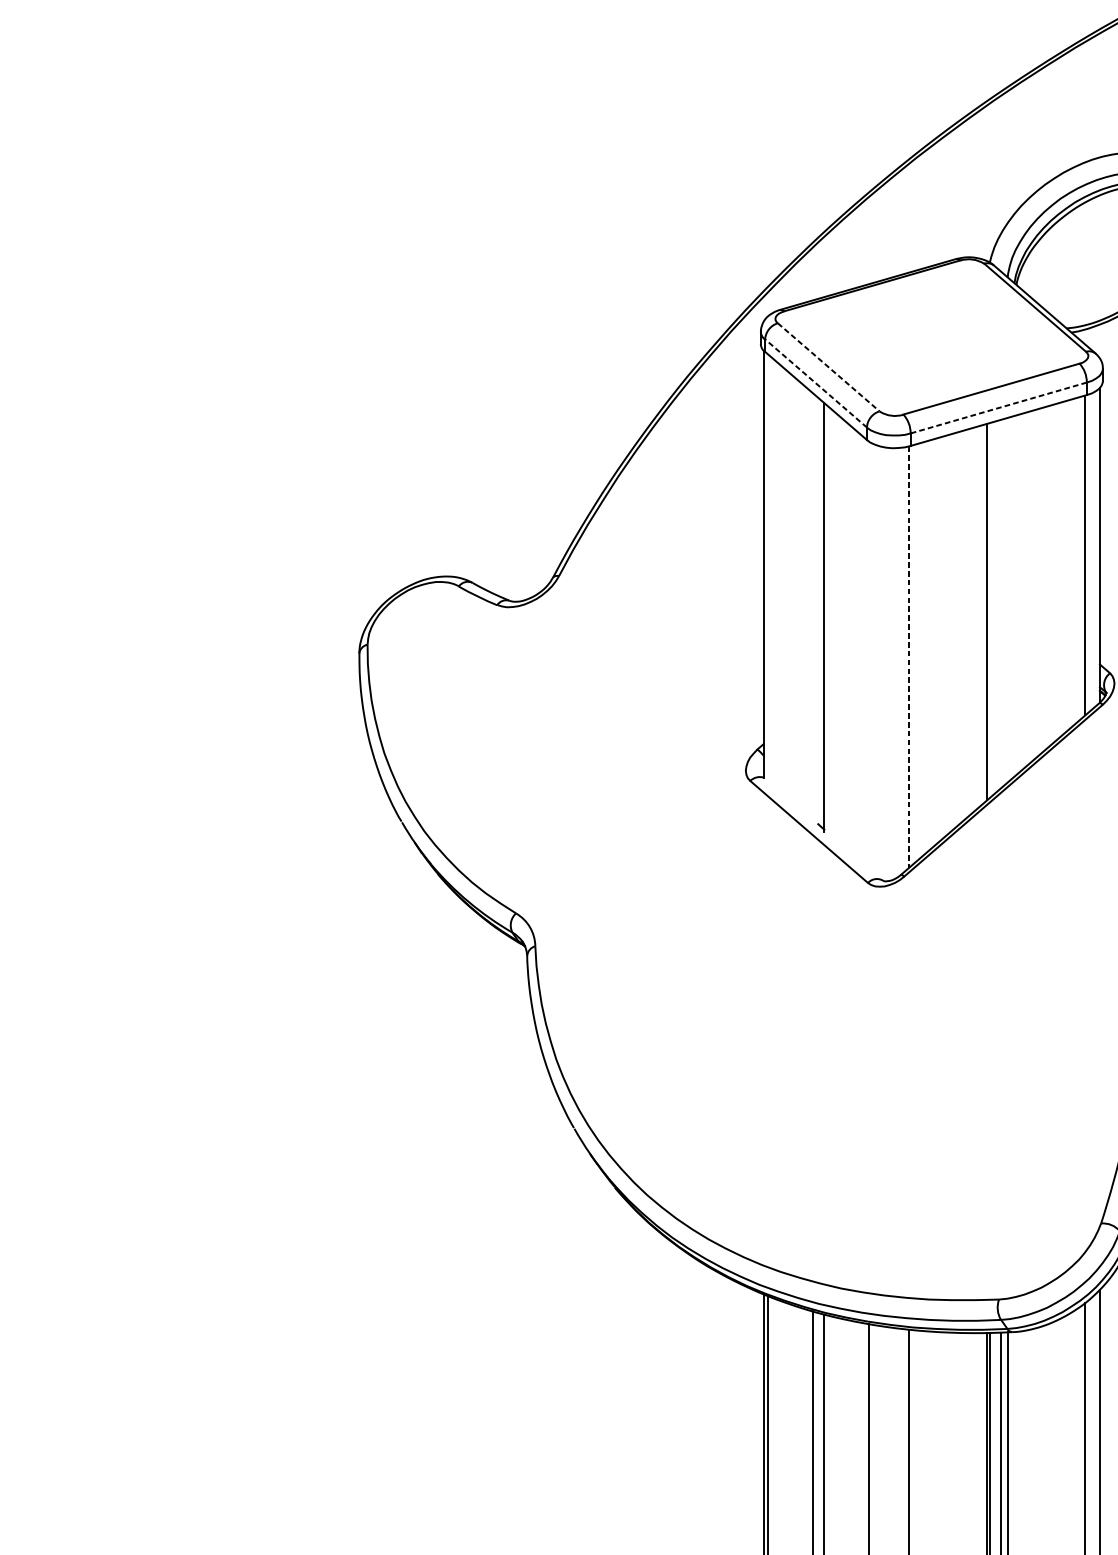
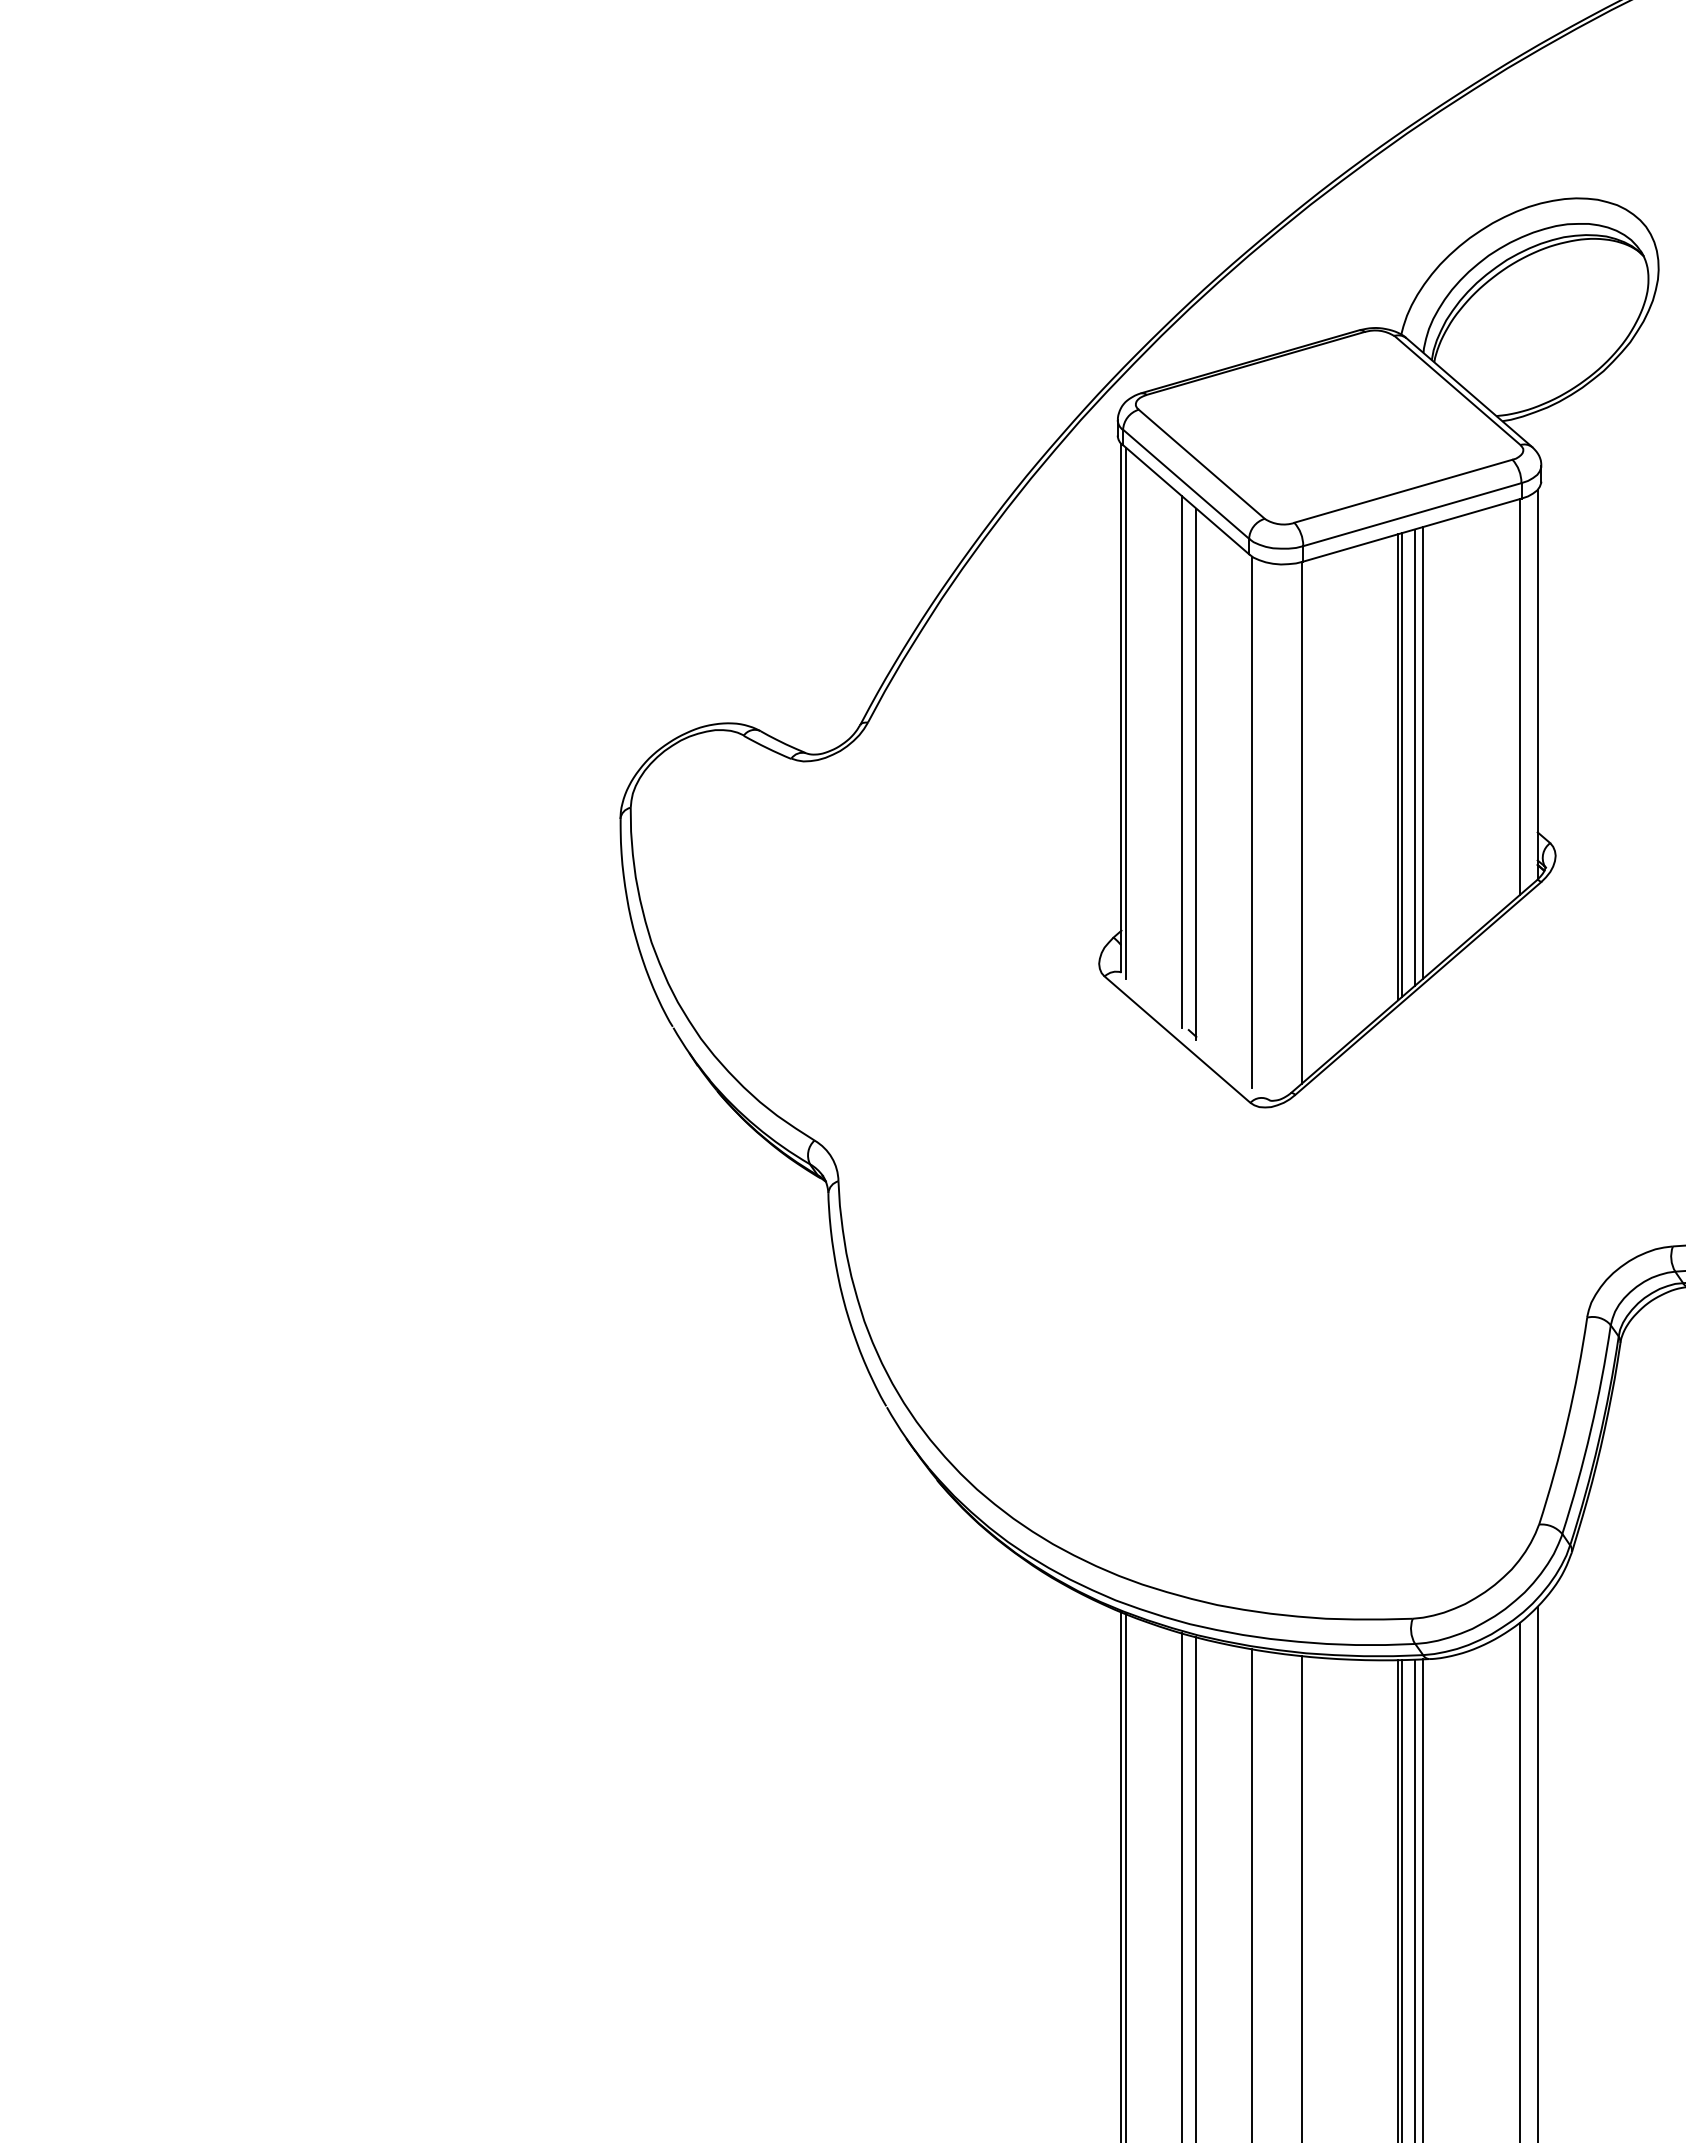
line: (829, 367) -> (1202, 464), dashed -> solid
line: (815, 383) -> (1185, 484), dashed -> solid
line: (998, 407) -> (1412, 514), dashed -> solid
line: (767, 568) -> (1126, 713), added
line: (1007, 600) -> (1423, 752), added
line: (1000, 604) -> (1414, 757), added
line: (812, 607) -> (1181, 761), added
line: (989, 609) -> (1401, 764), added
line: (869, 656) -> (1252, 822), added
line: (909, 657) -> (1301, 823), dashed -> solid

